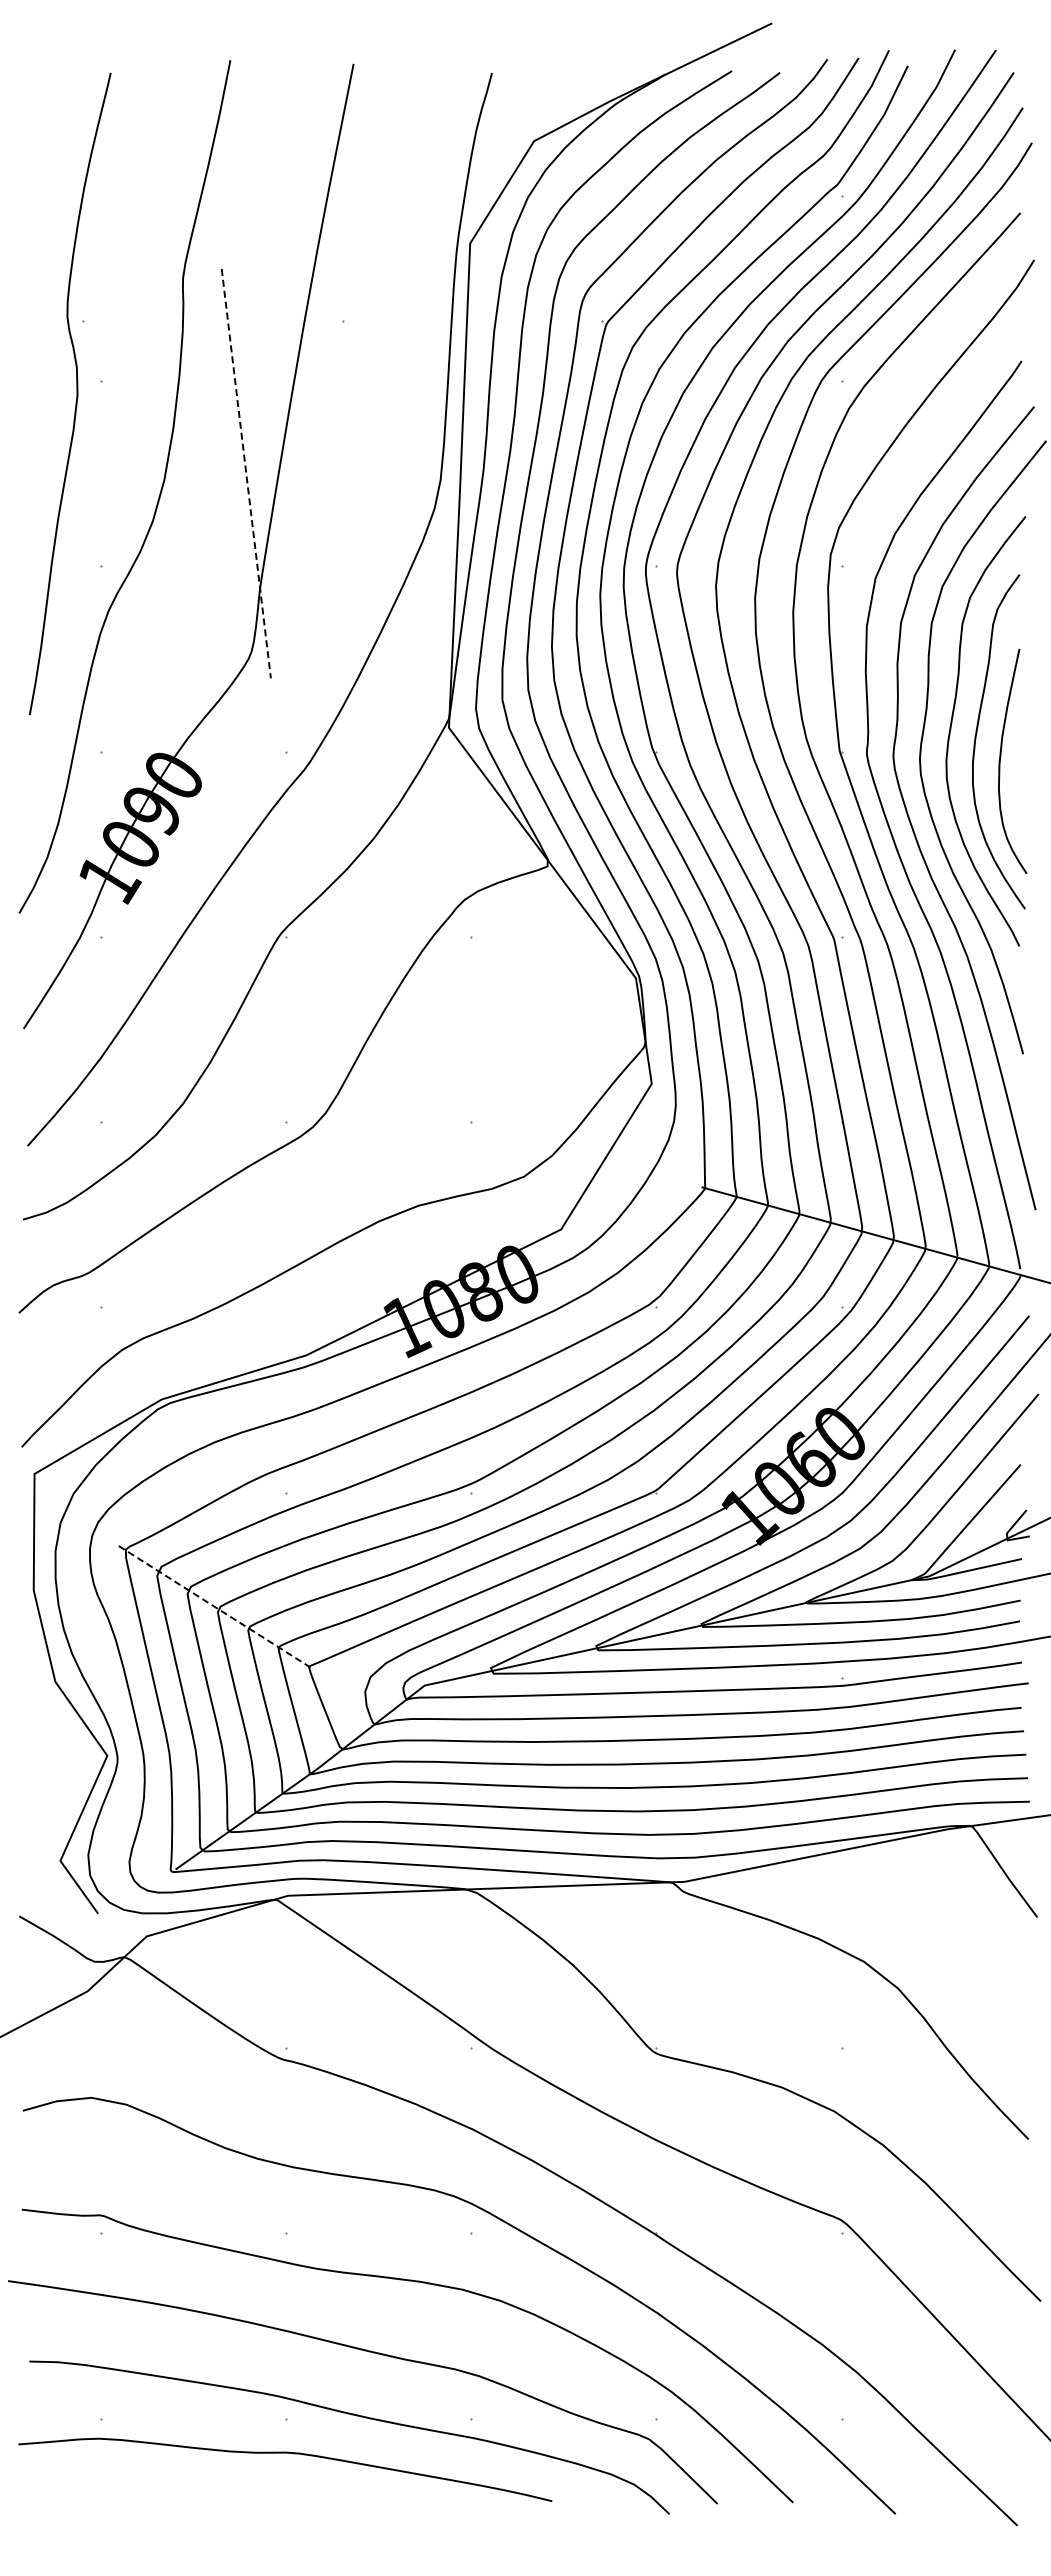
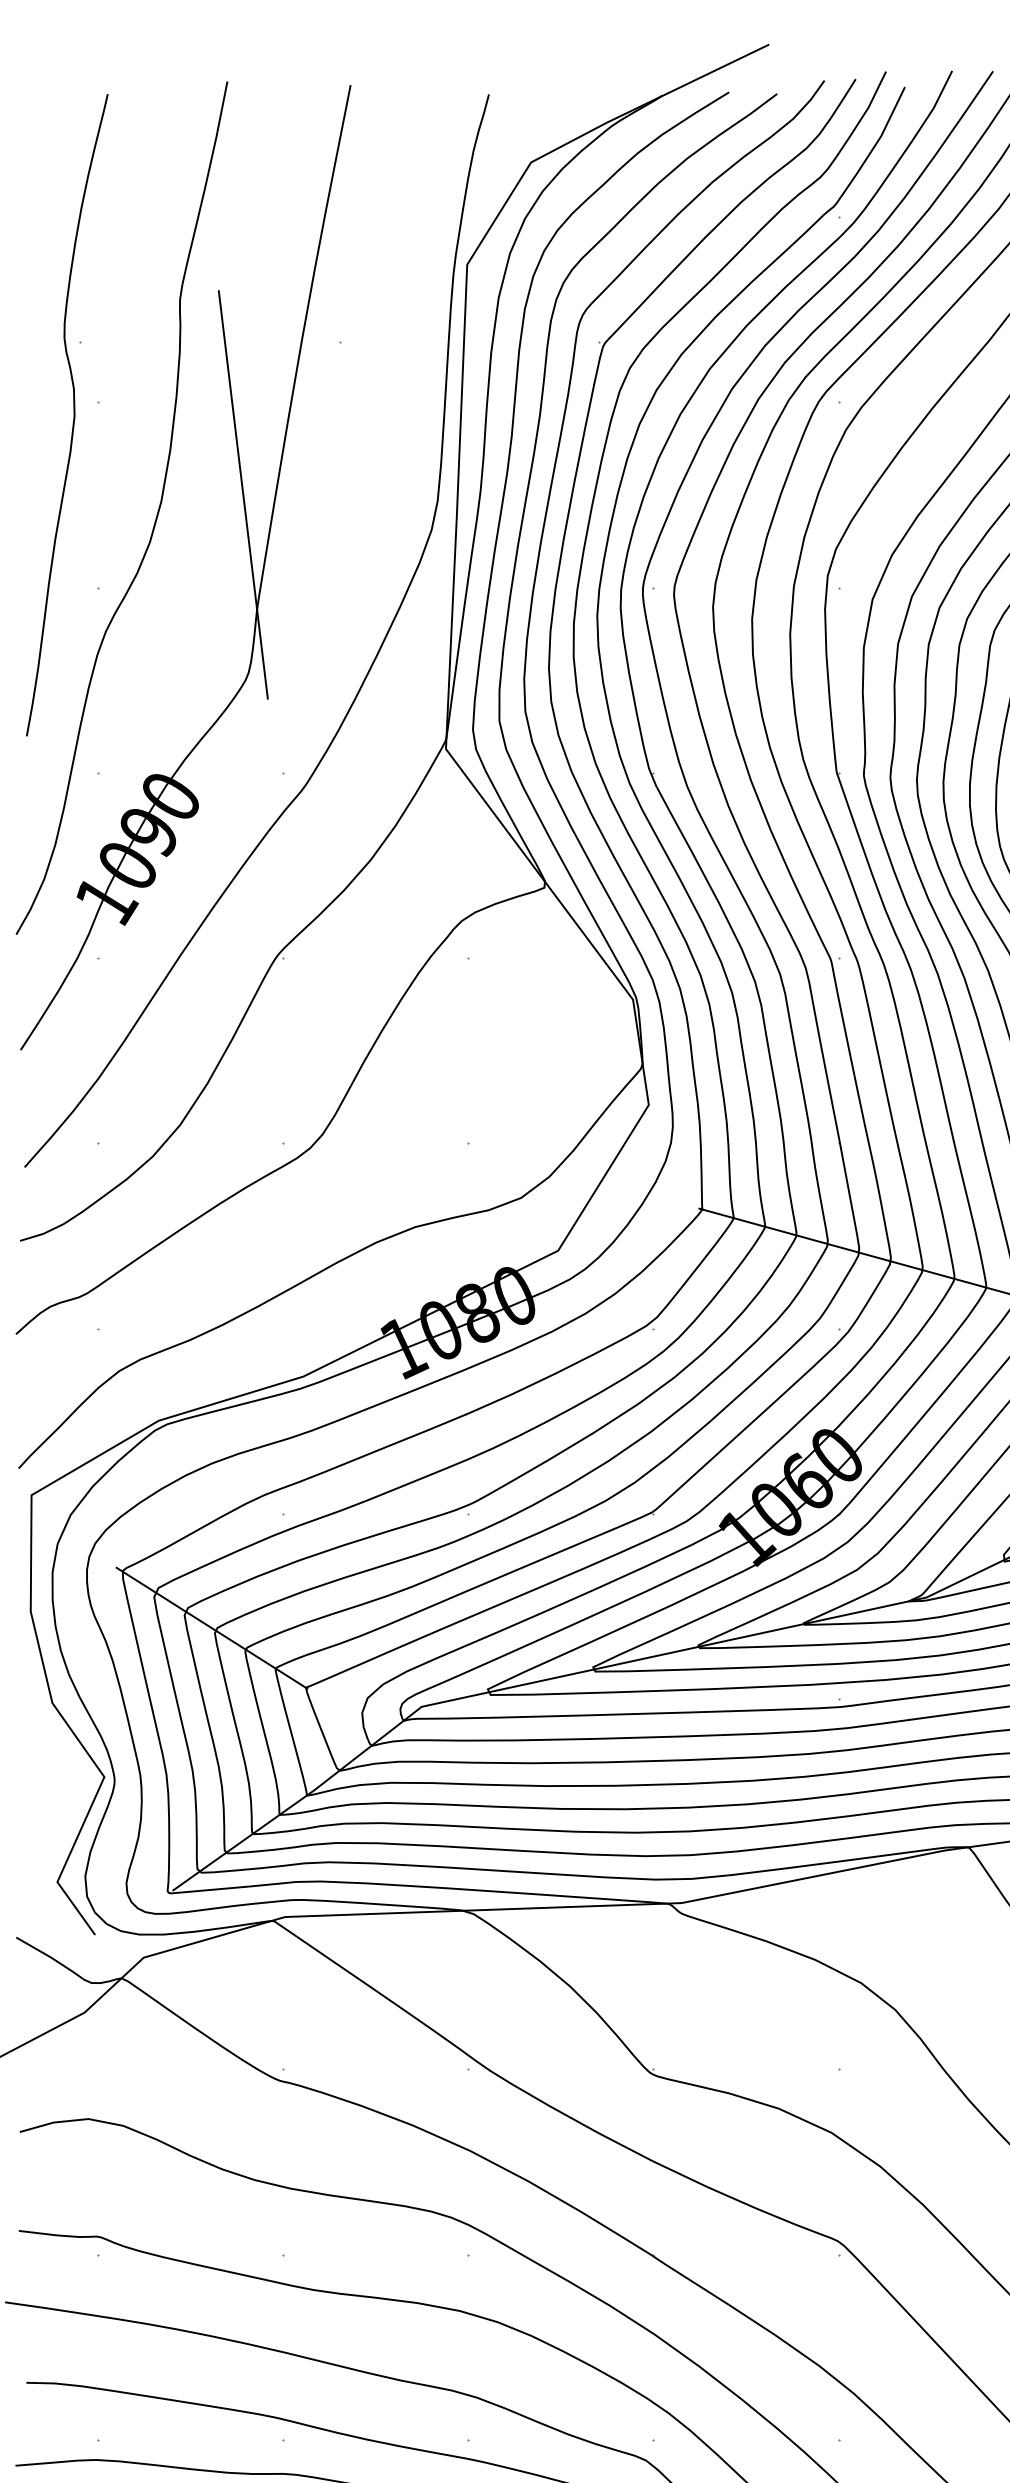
line: (246, 474) -> (243, 495), dashed -> solid
line: (214, 1606) -> (211, 1627), dashed -> solid

